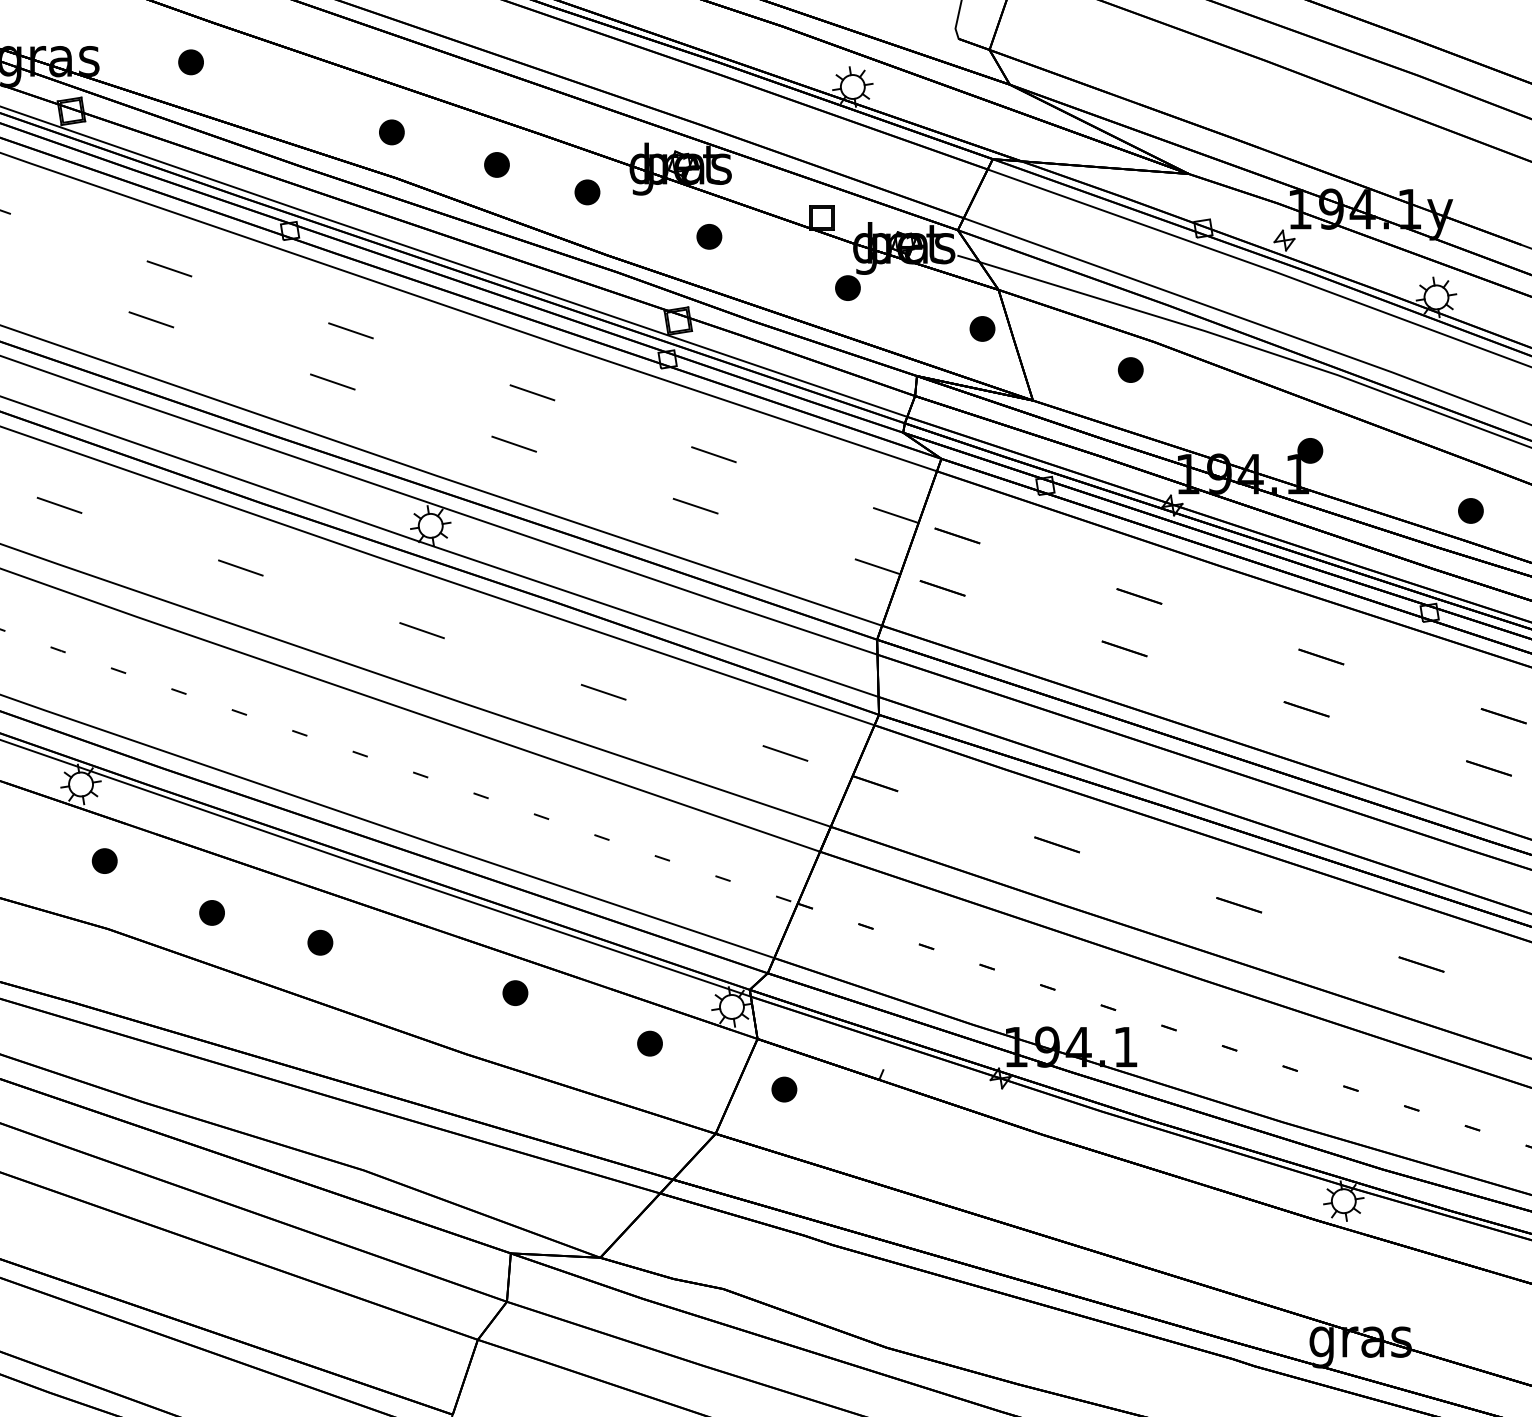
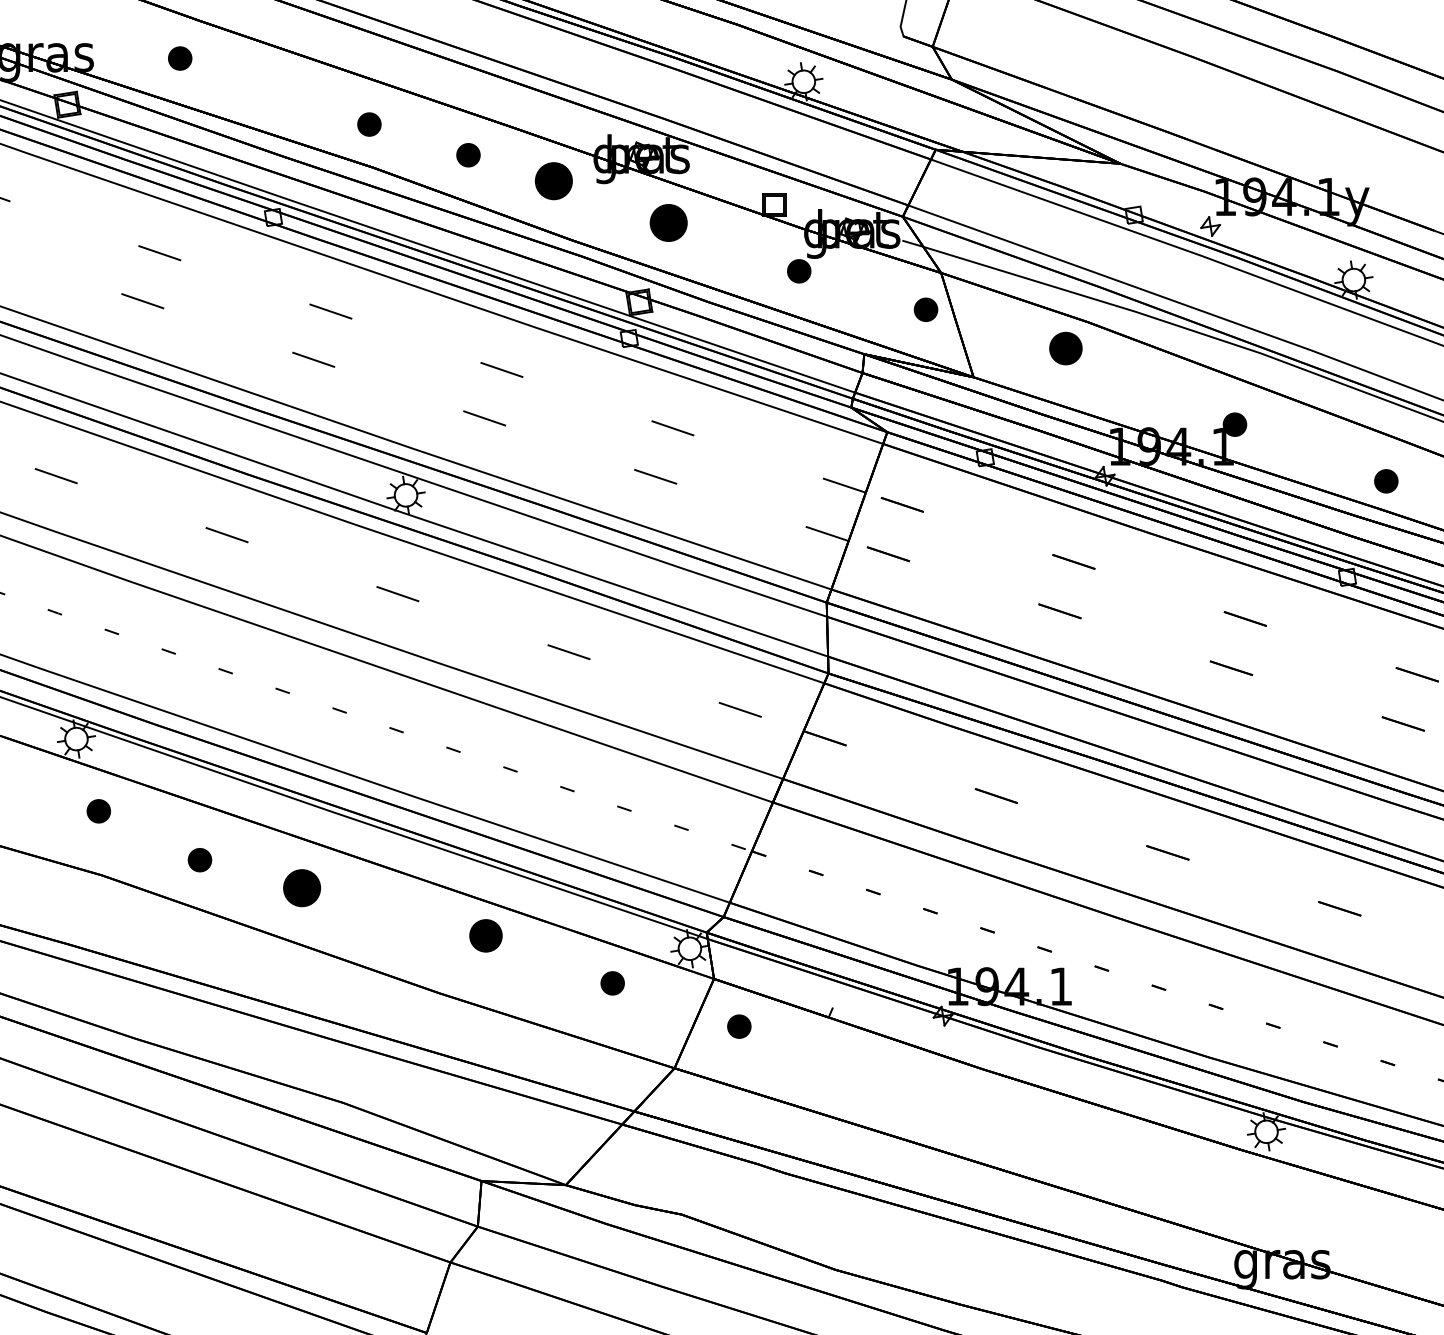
part: (587, 191) -> (553, 180), size x1.6
part: (709, 236) -> (668, 222), size x1.6
part: (1130, 370) -> (1065, 348), size x1.4
part: (319, 943) -> (301, 888), size x1.6
part: (515, 992) -> (485, 935), size x1.4

